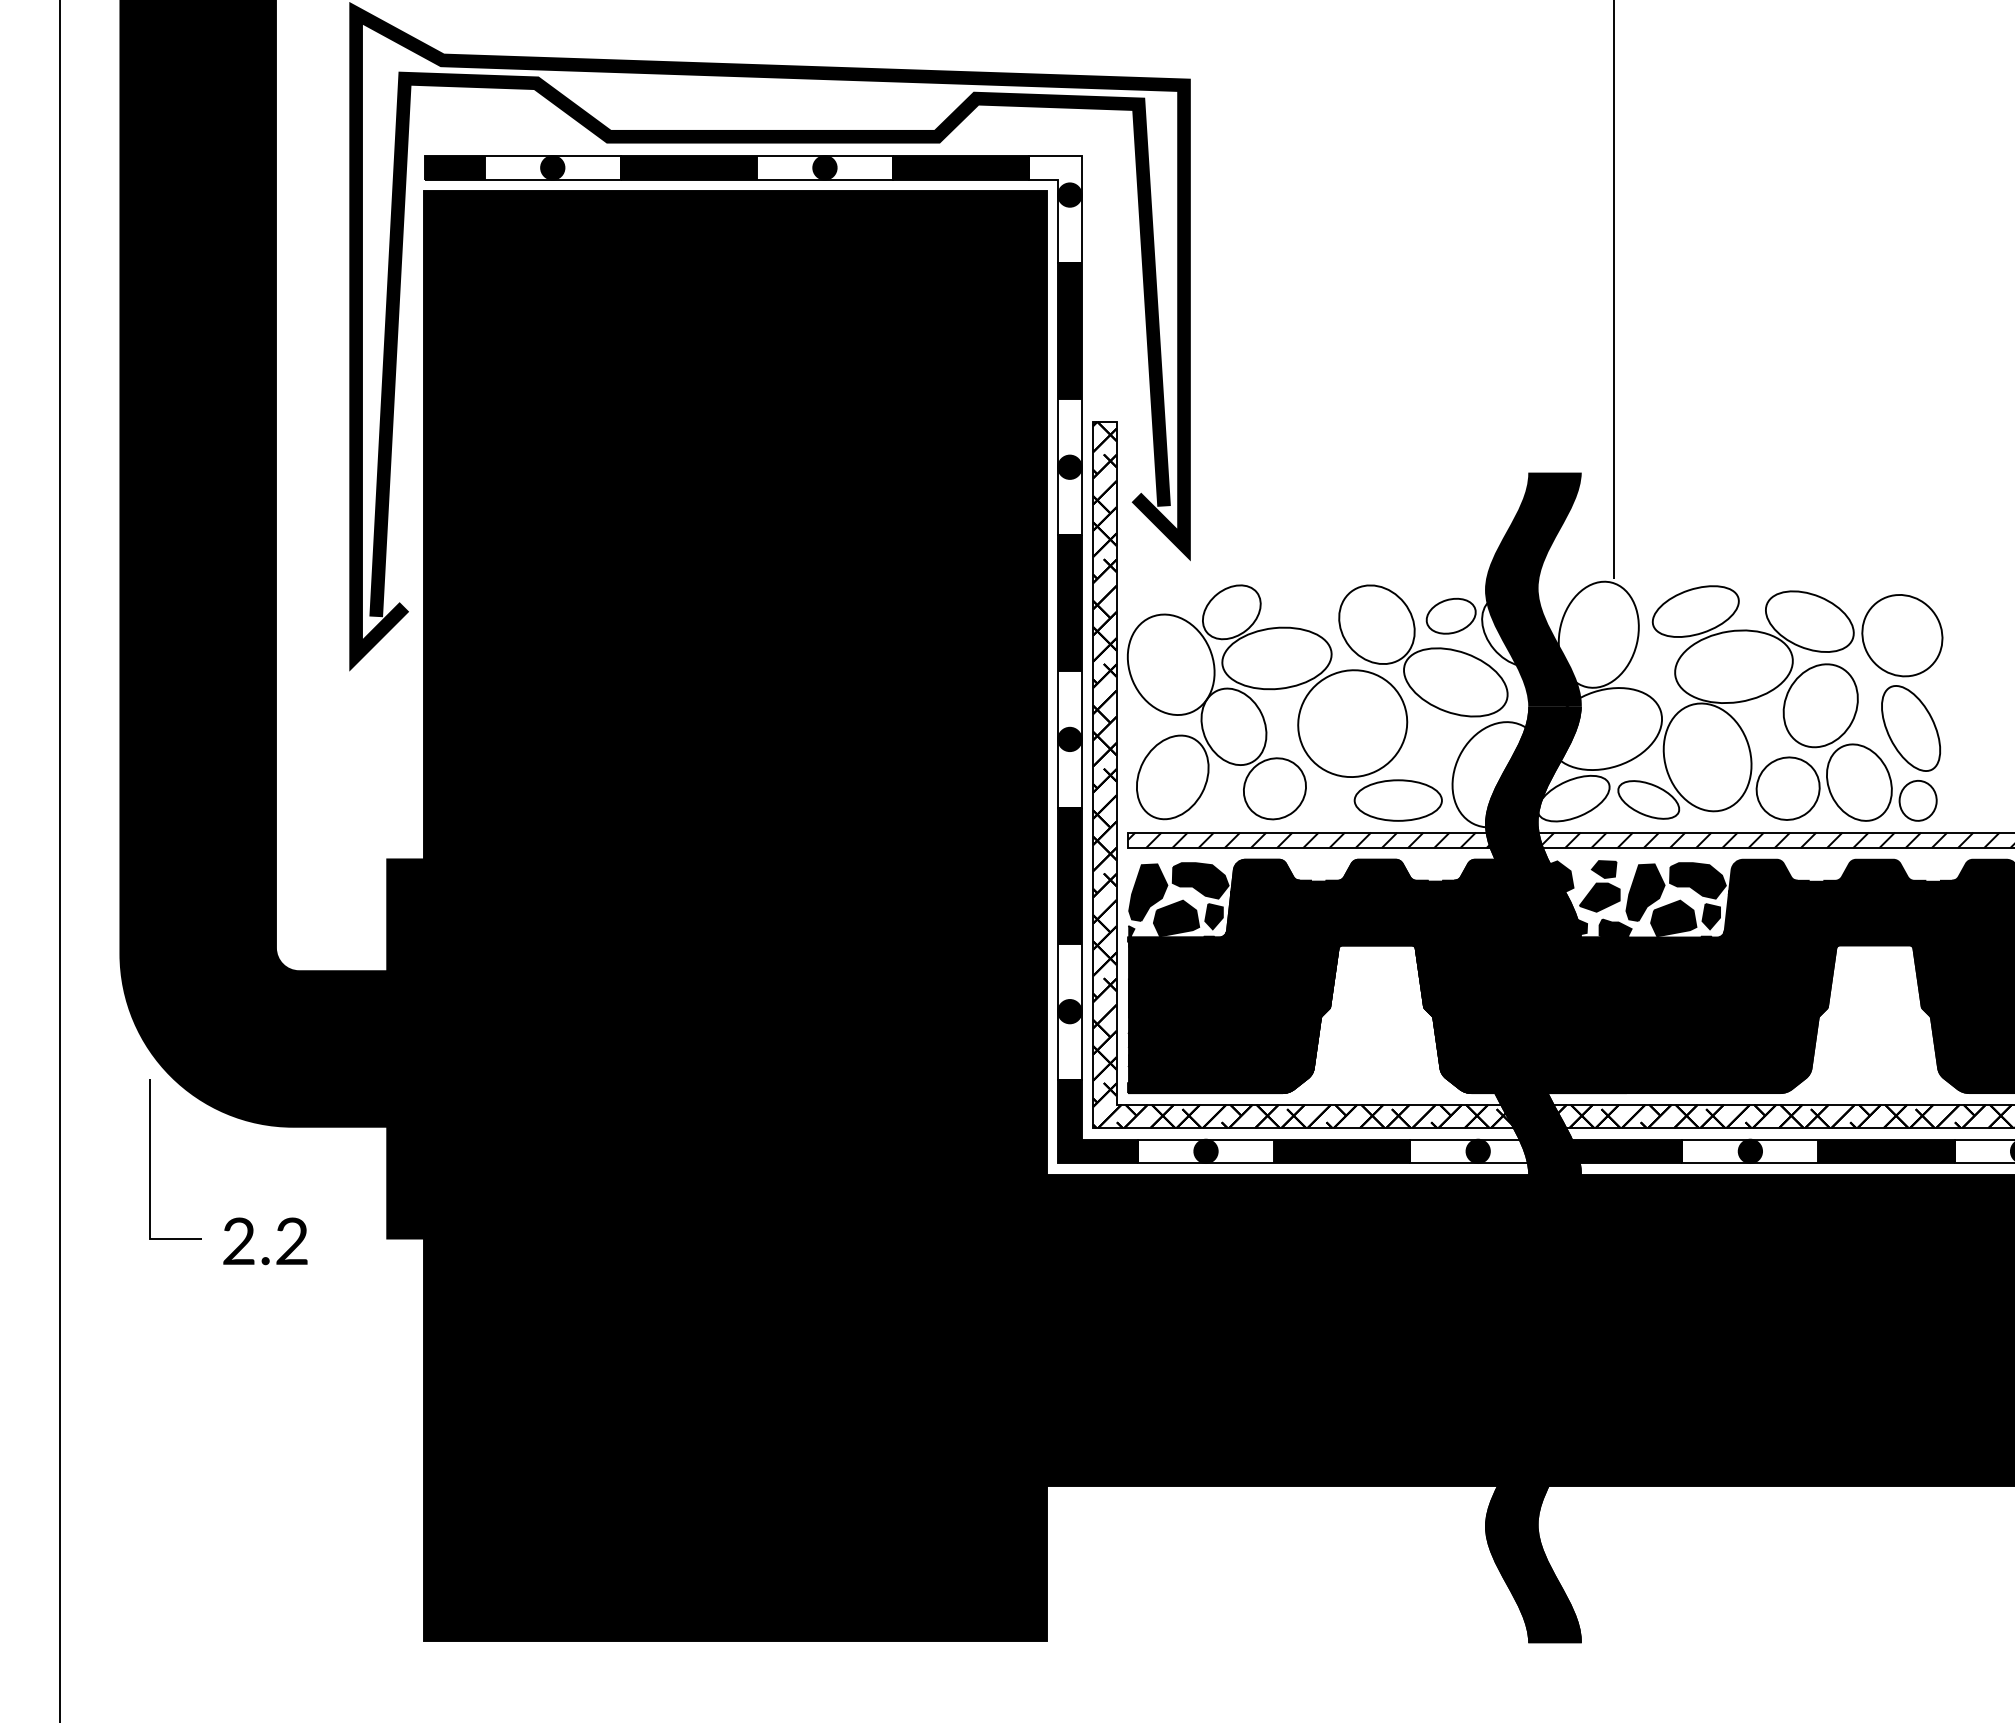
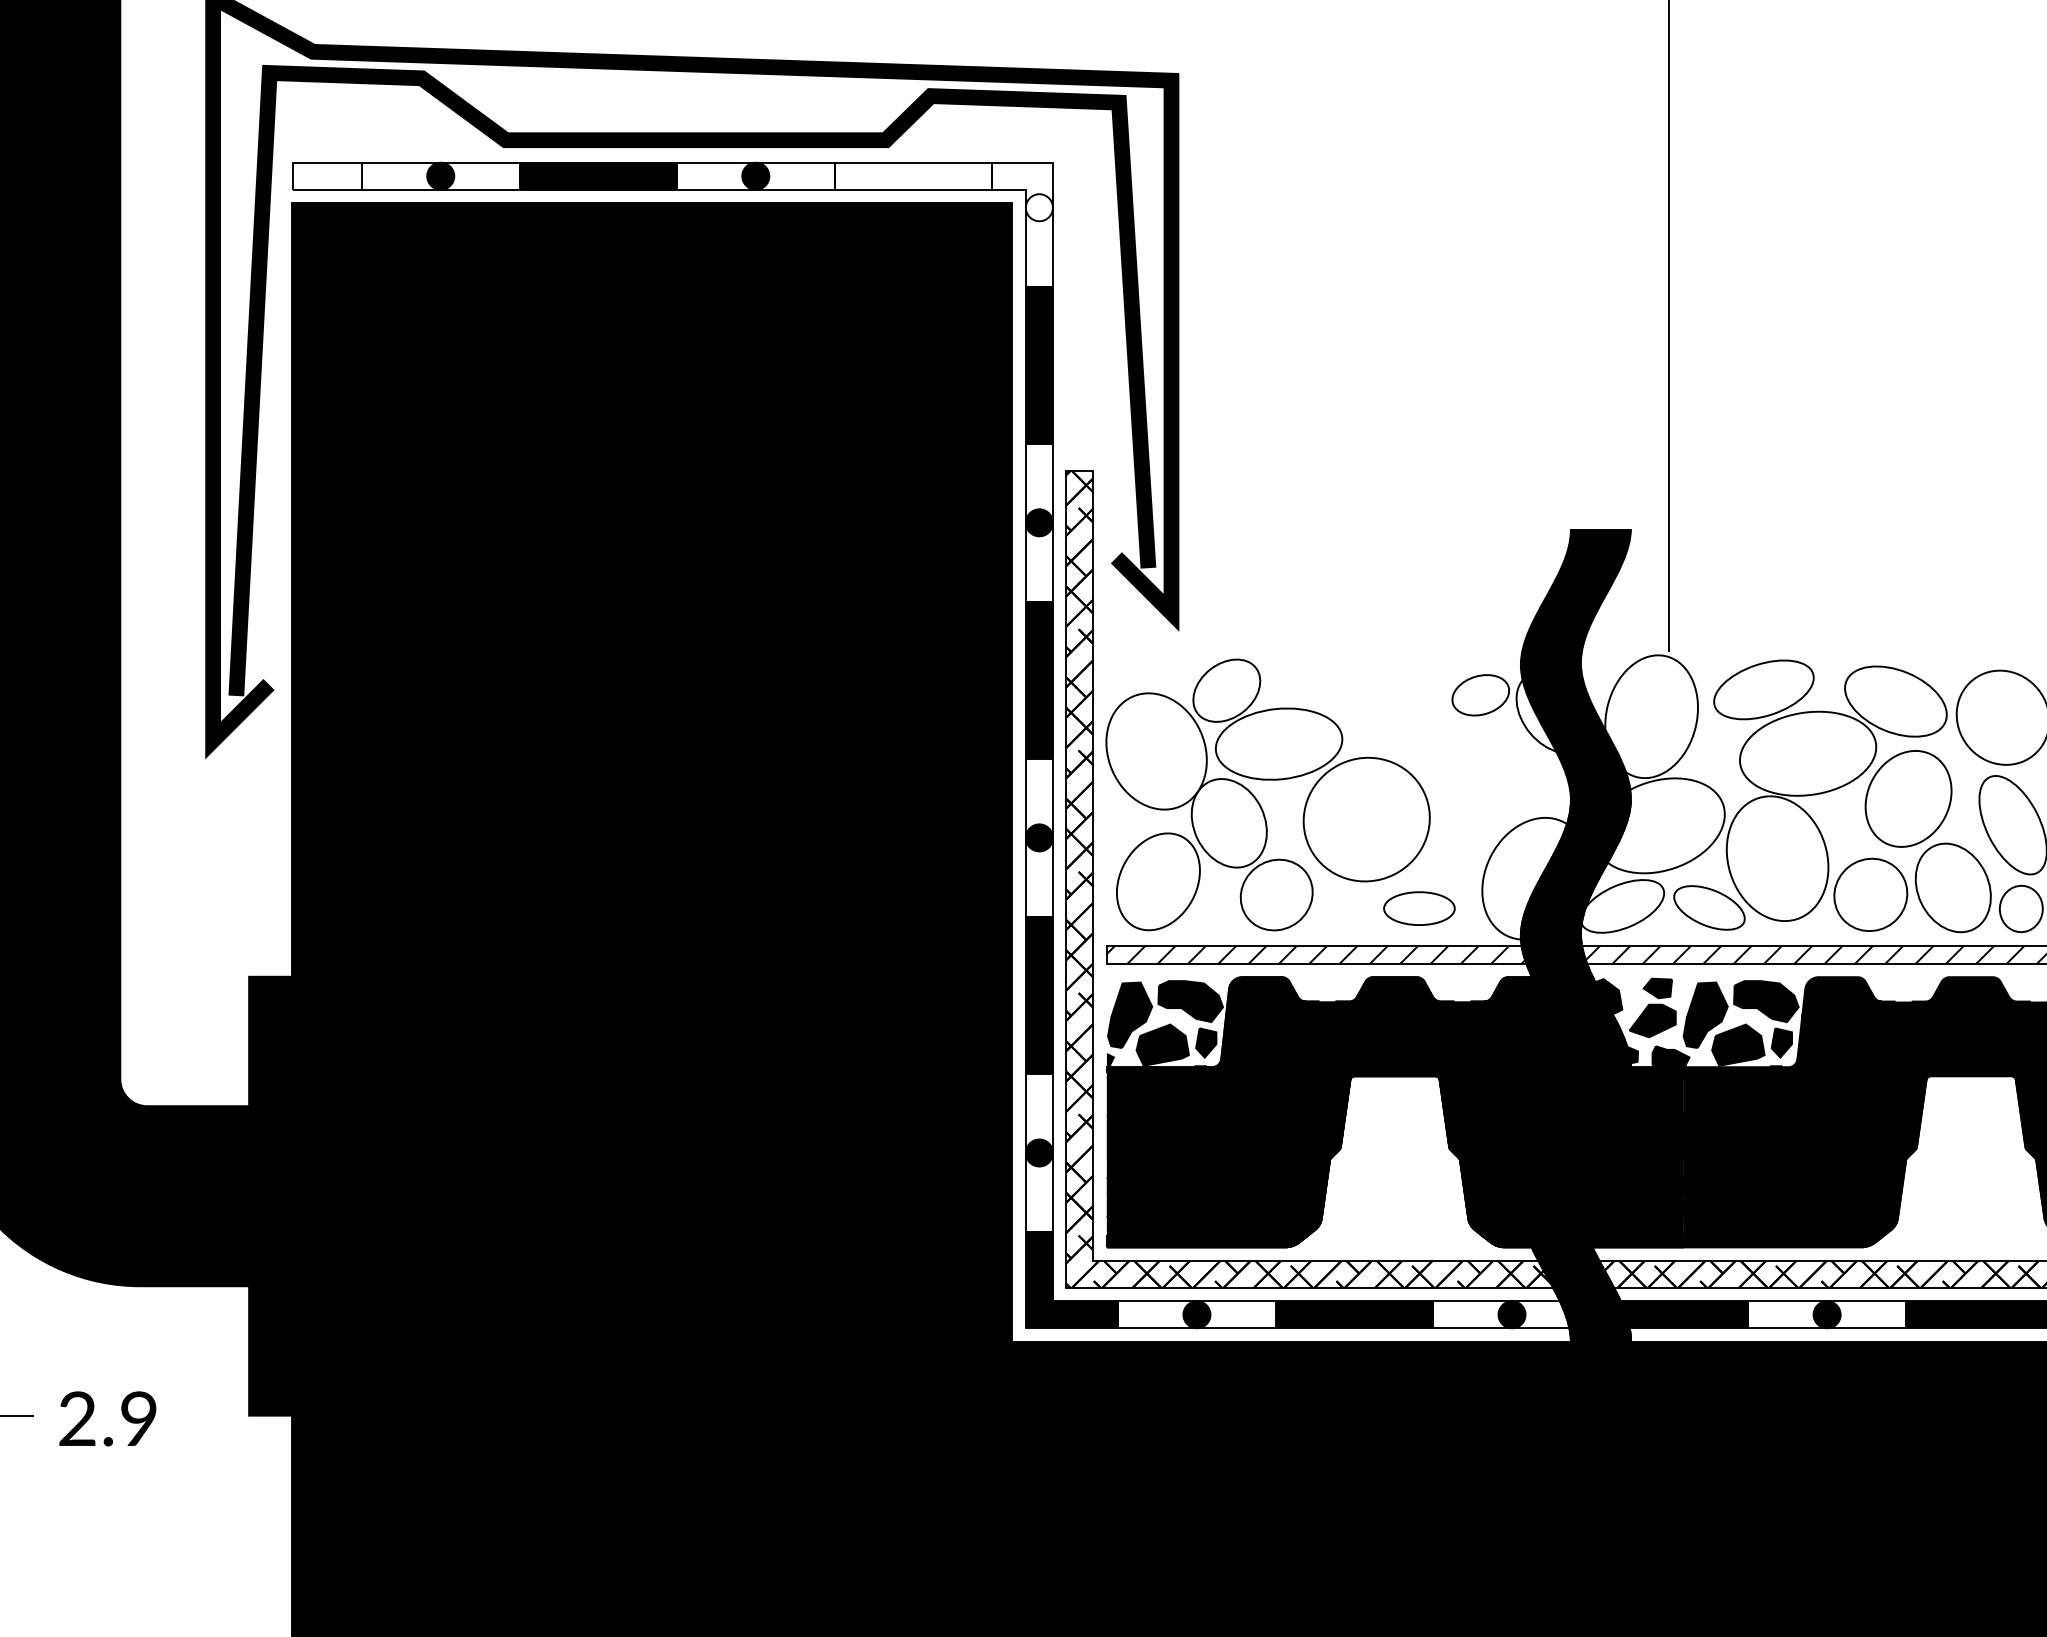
fill: (454, 167) -> (326, 175), removed
fill: (961, 167) -> (913, 175), removed
fill: (1069, 194) -> (1038, 207), removed
part: (1423, 650) -> (1448, 734), removed
part: (1397, 800) -> (1418, 908), size x0.7
text: (291, 1240) -> (138, 1417), 2.2 -> 2.9

